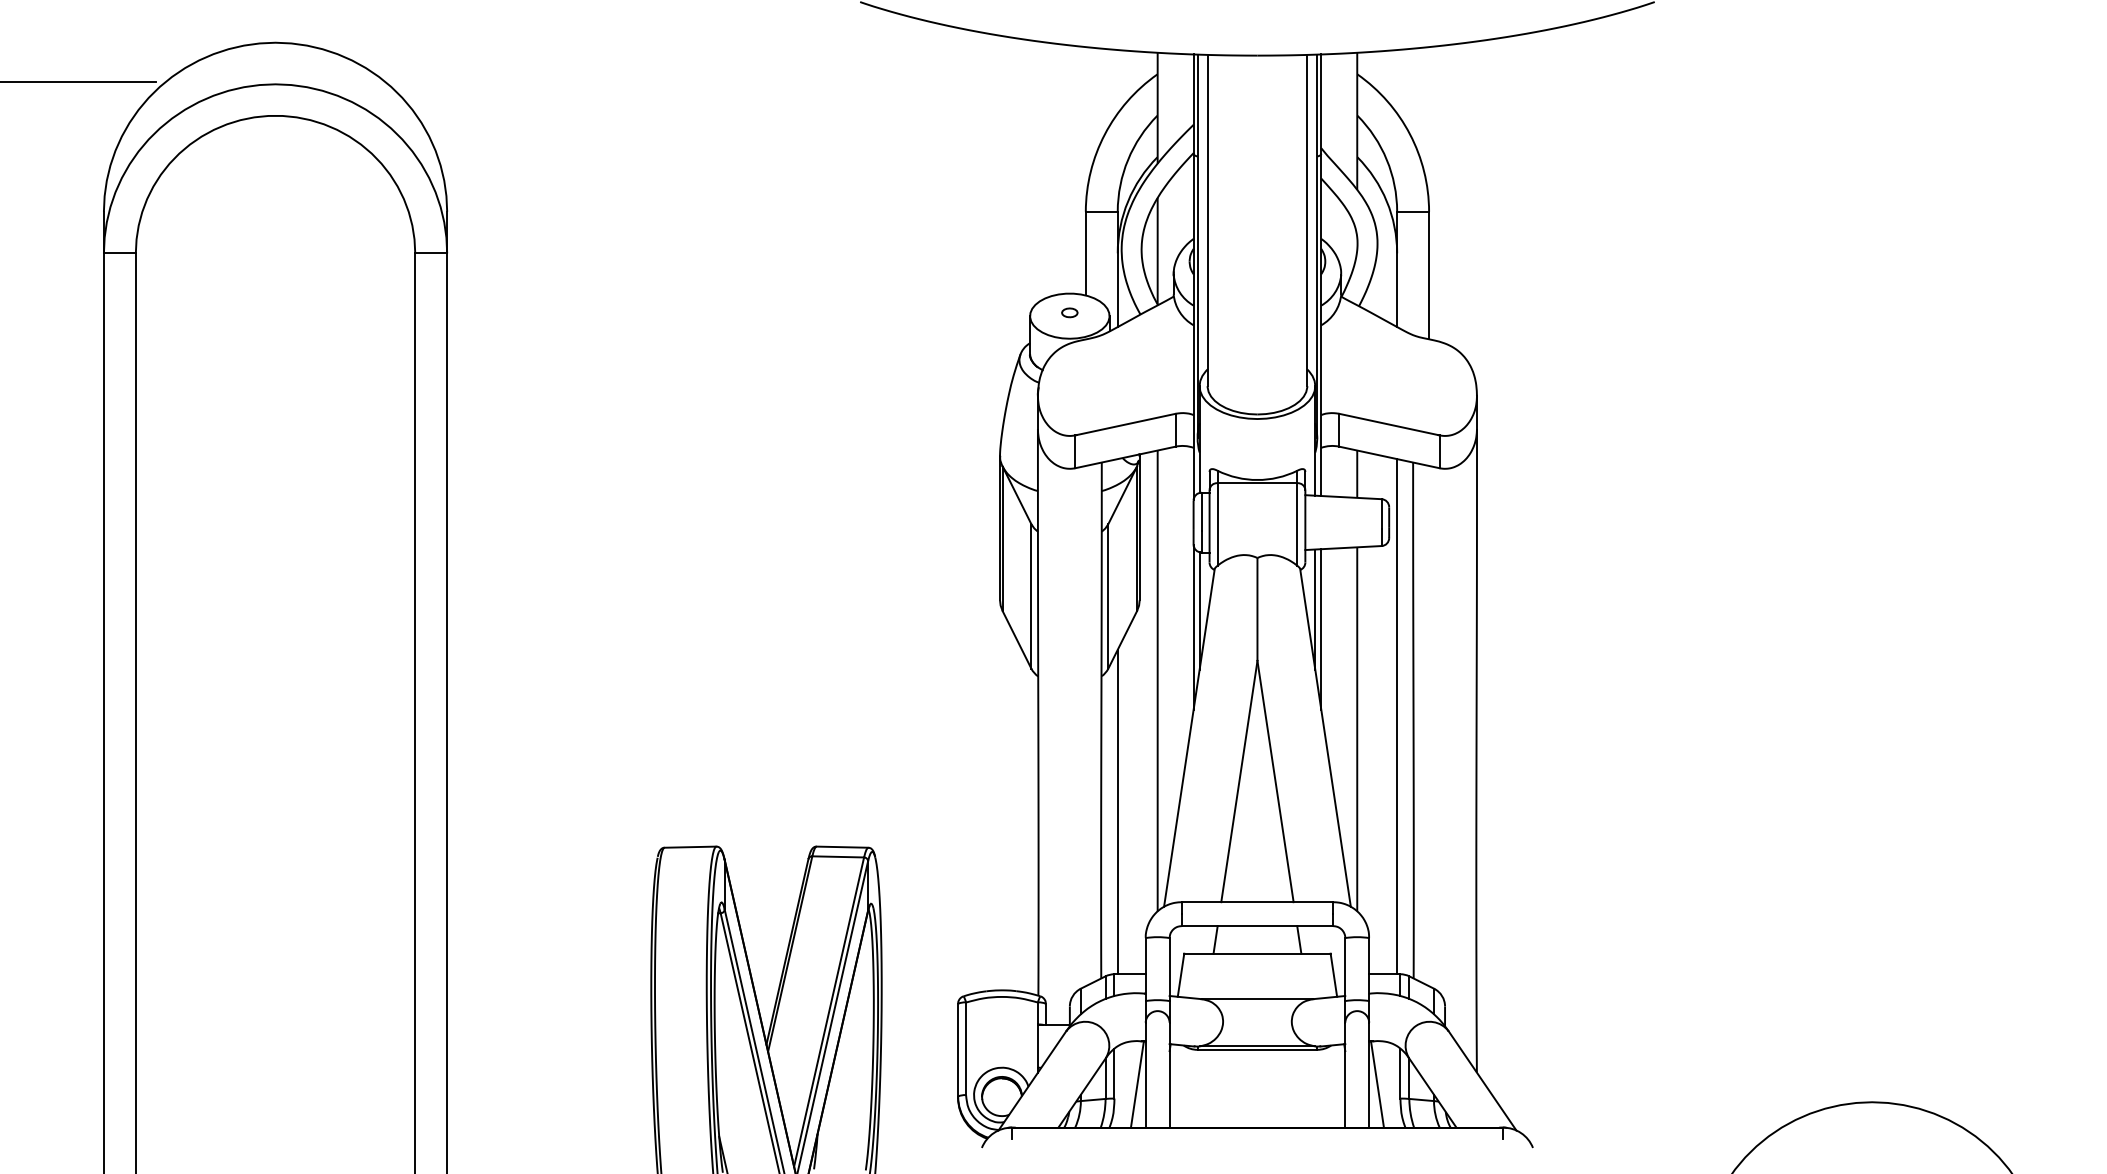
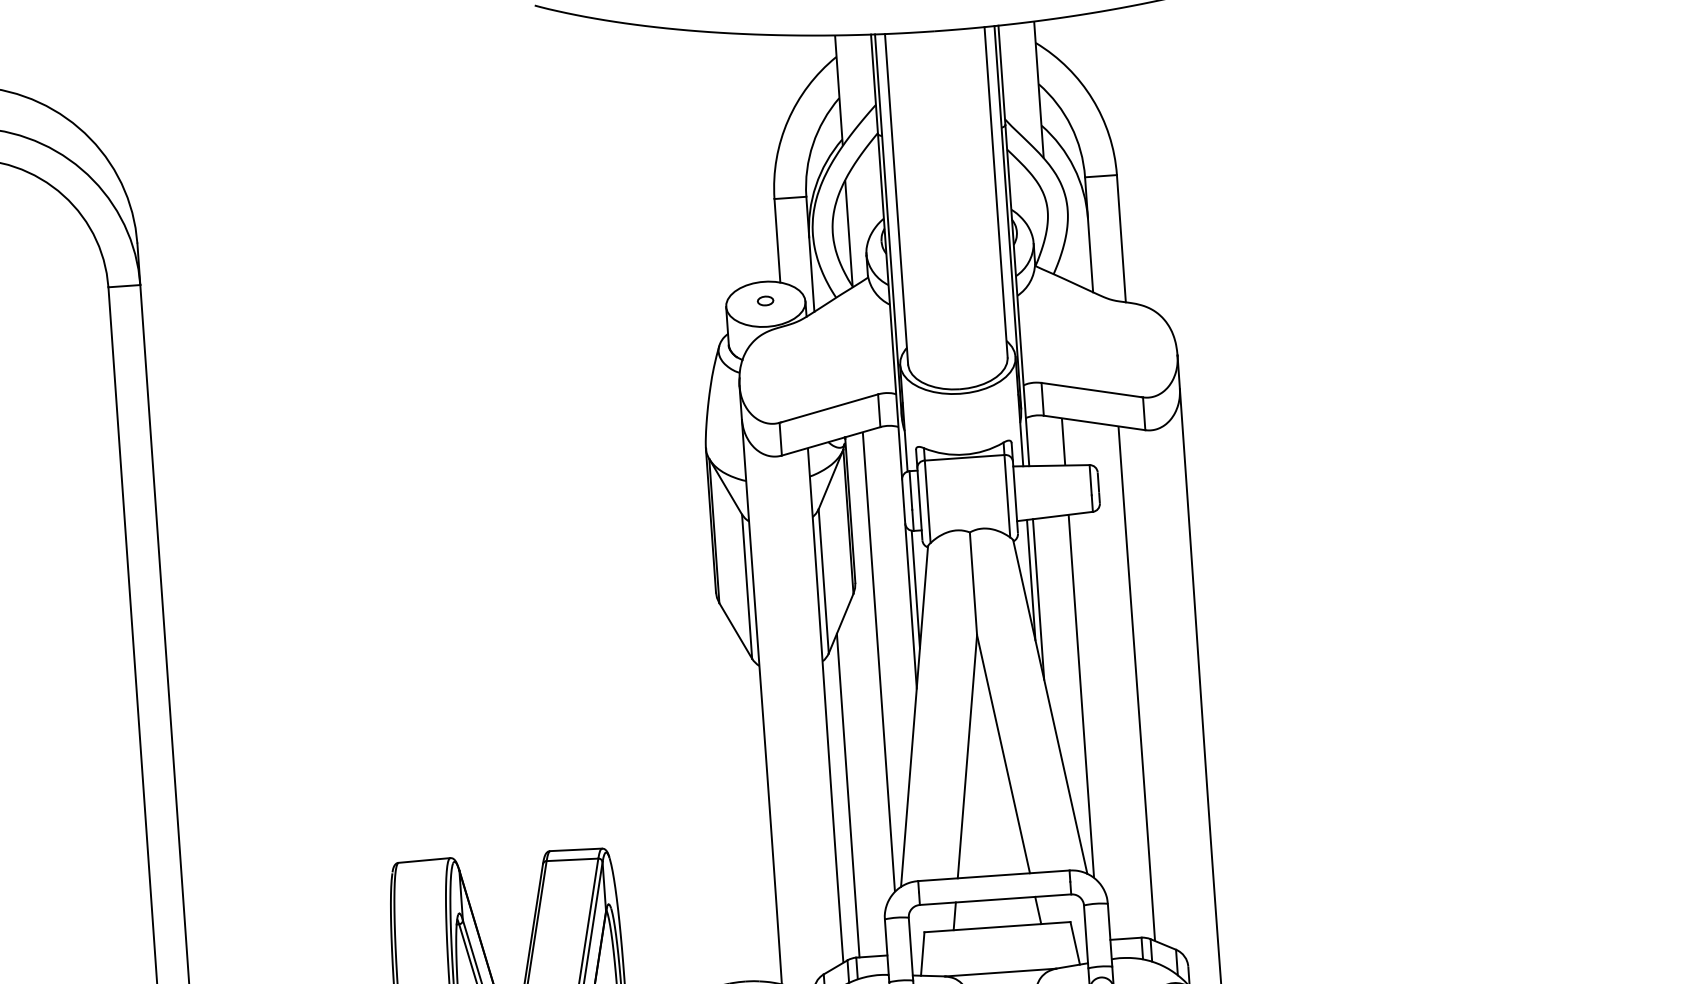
line: (1397, 716) -> (1120, 680), removed

